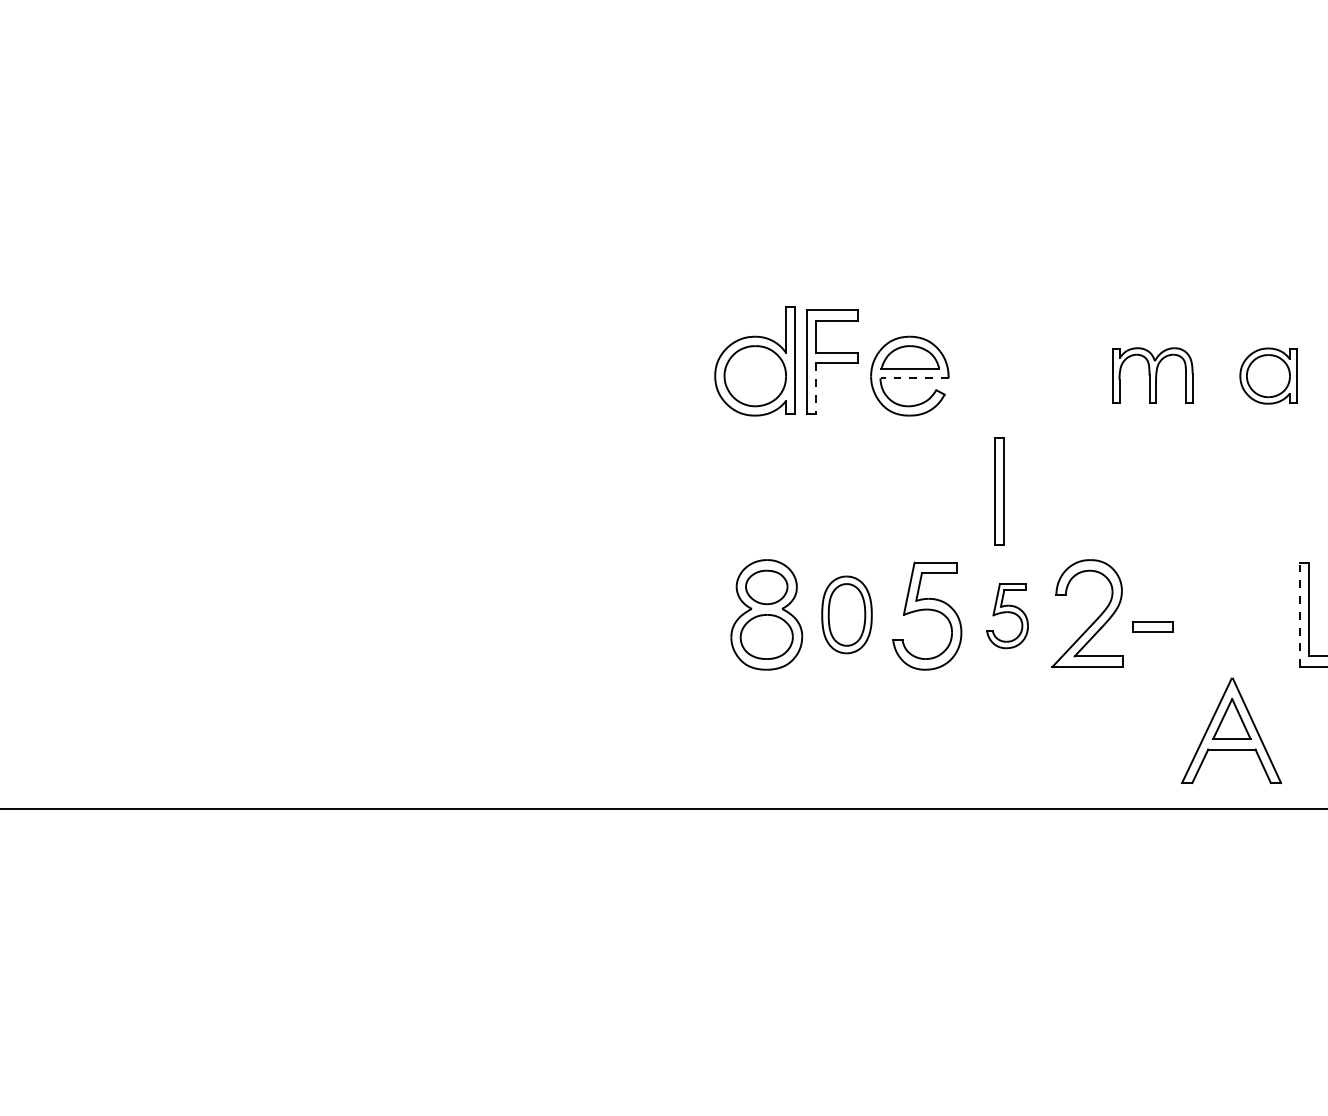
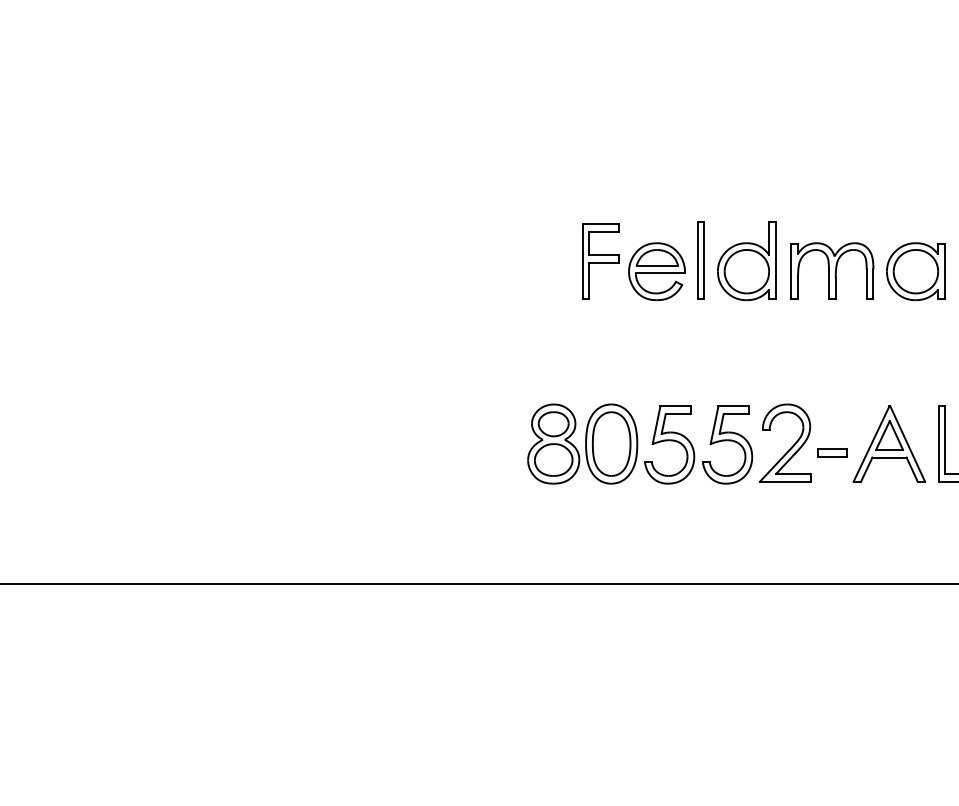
part: (754, 361) -> (746, 261), moved
part: (1152, 374) -> (832, 270), size x1.43
part: (1268, 375) -> (916, 271), size x1.43
line: (914, 378) -> (660, 273), dashed -> solid
line: (816, 389) -> (589, 281), dashed -> solid
part: (999, 491) -> (700, 260), moved
part: (846, 614) -> (611, 443), size x1.43
line: (1299, 614) -> (938, 443), dashed -> solid
part: (1007, 615) -> (727, 444), size x1.67
part: (1231, 730) -> (889, 443), moved

